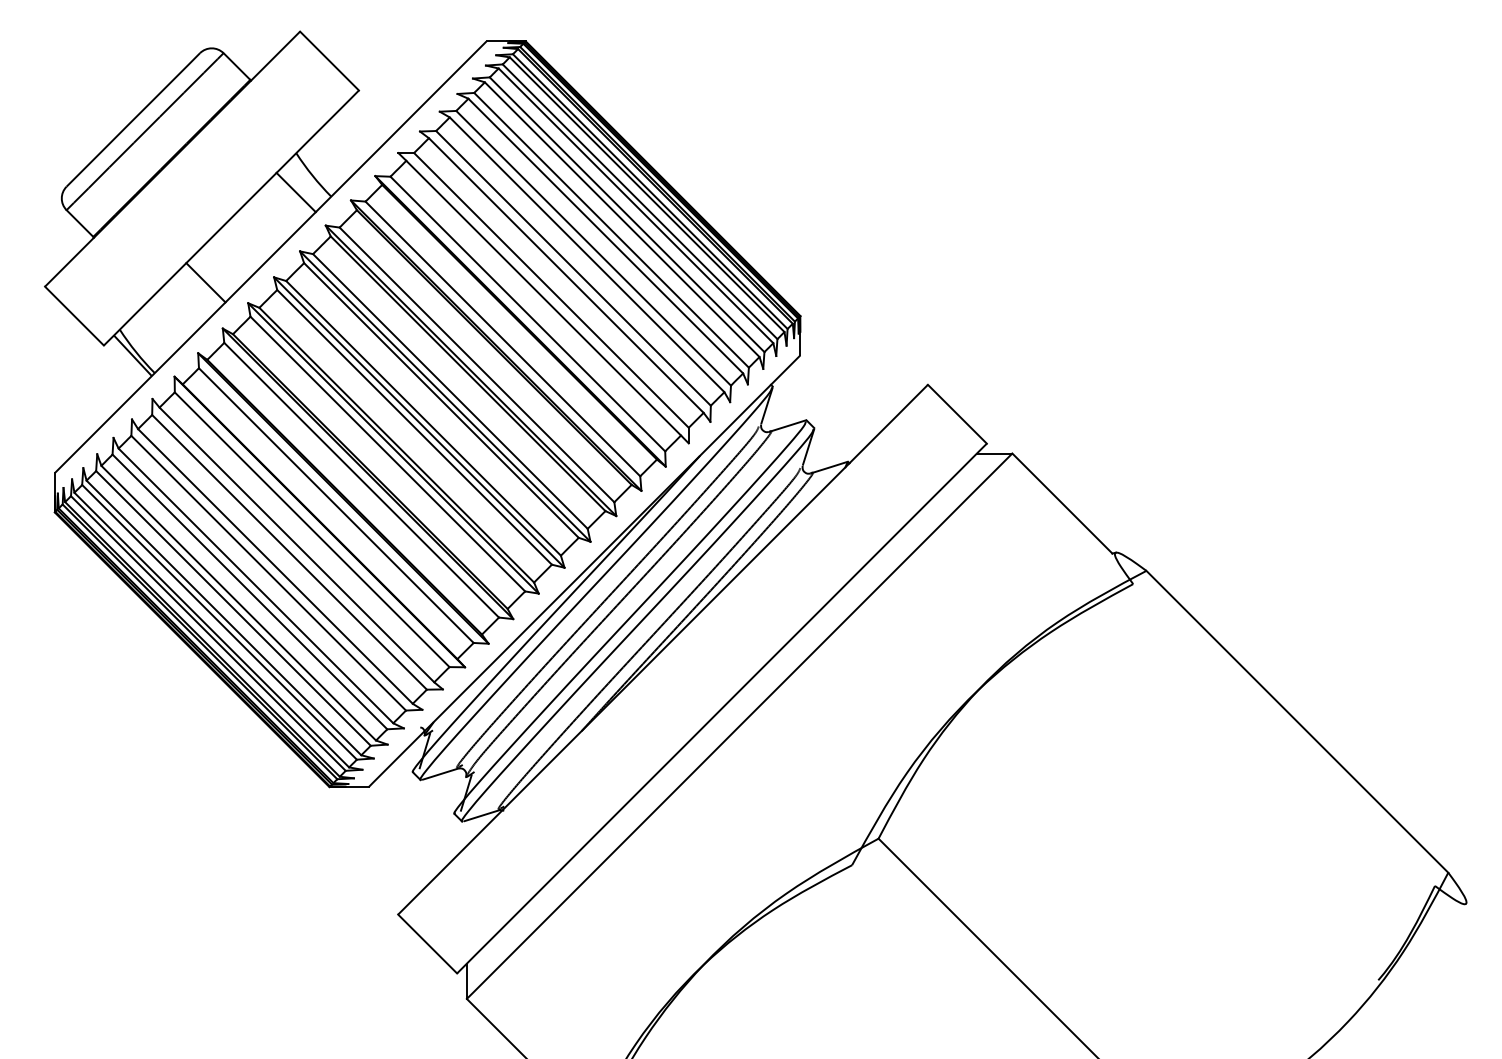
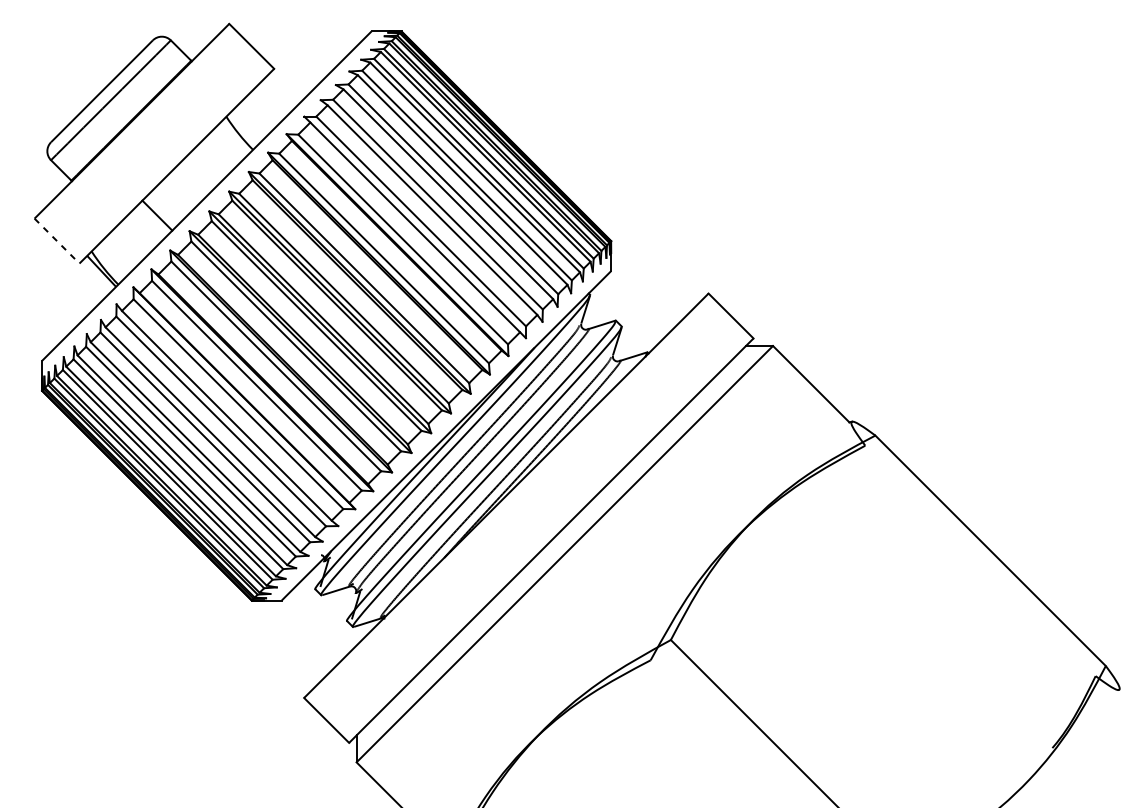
line: (295, 192) -> (225, 146), removed
line: (74, 316) -> (57, 241), solid -> dashed

